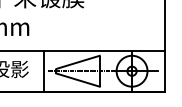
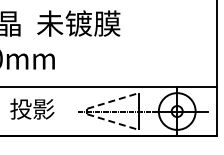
line: (78, 61) -> (113, 100), solid -> dashed
line: (44, 71) -> (72, 111), removed
line: (78, 80) -> (113, 122), solid -> dashed

